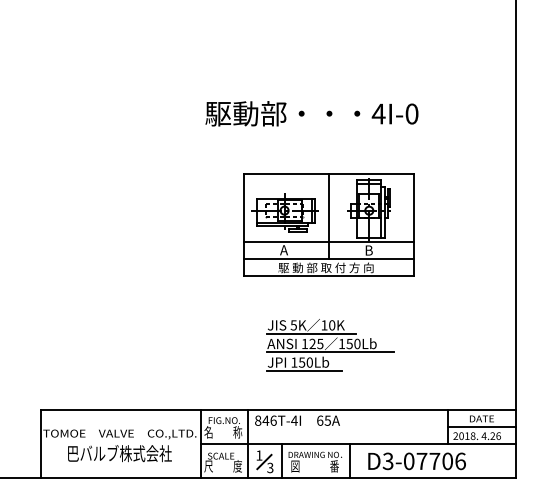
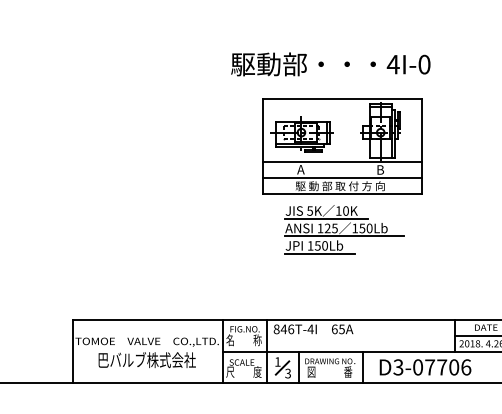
text: (311, 113) -> (330, 64), moved
line: (328, 216) -> (342, 138), removed
part: (330, 345) -> (344, 229), moved

